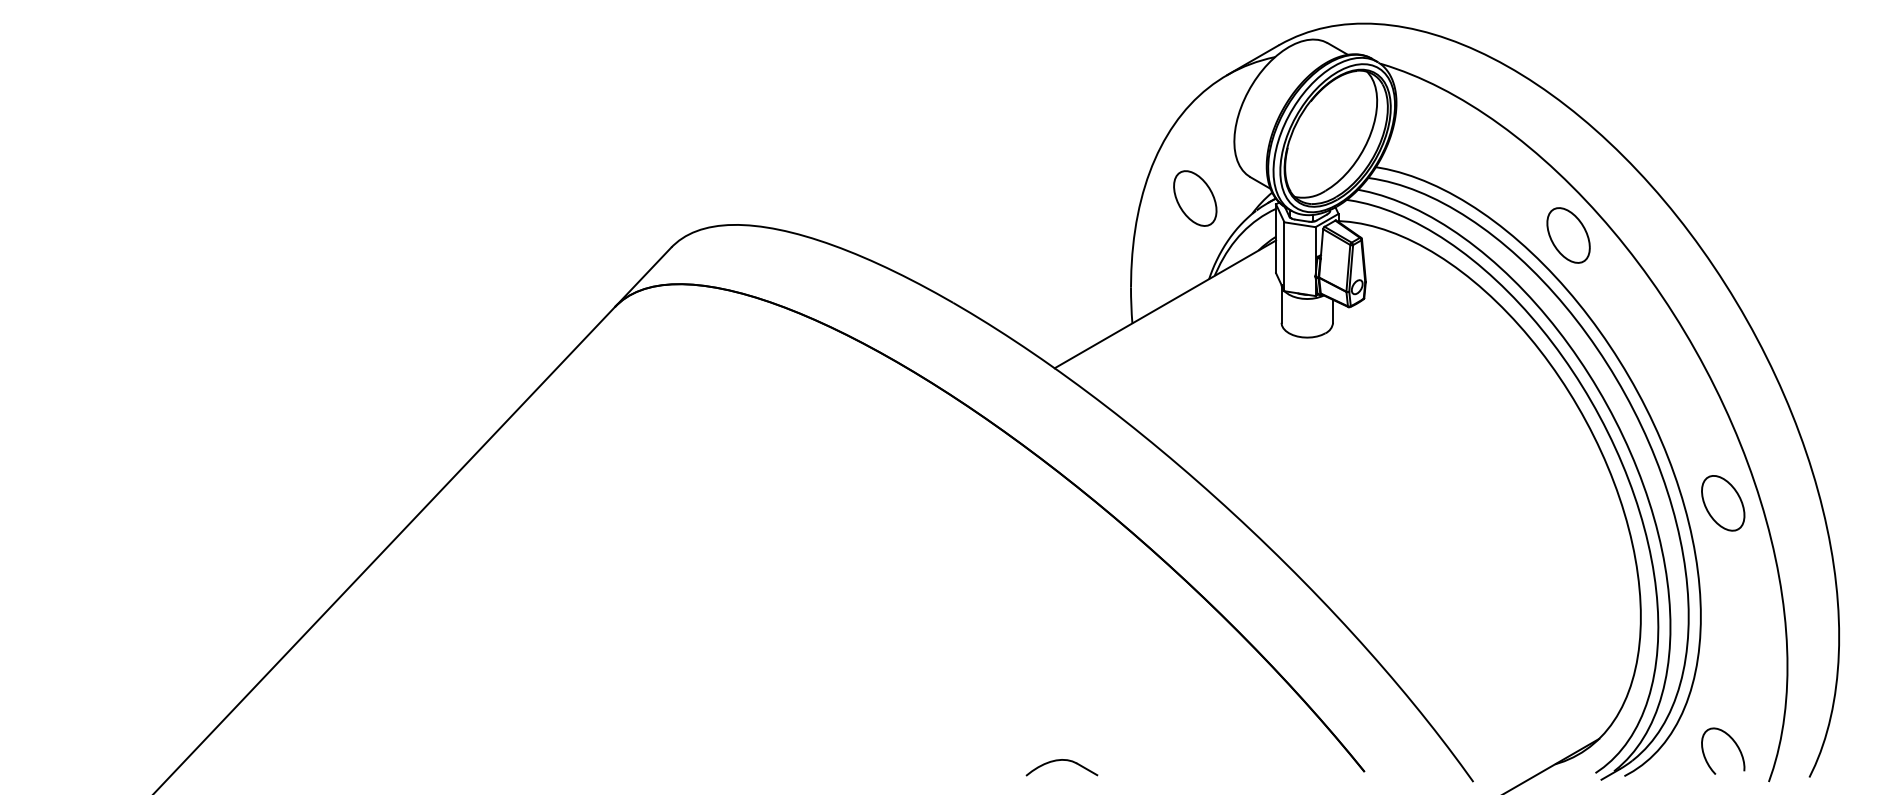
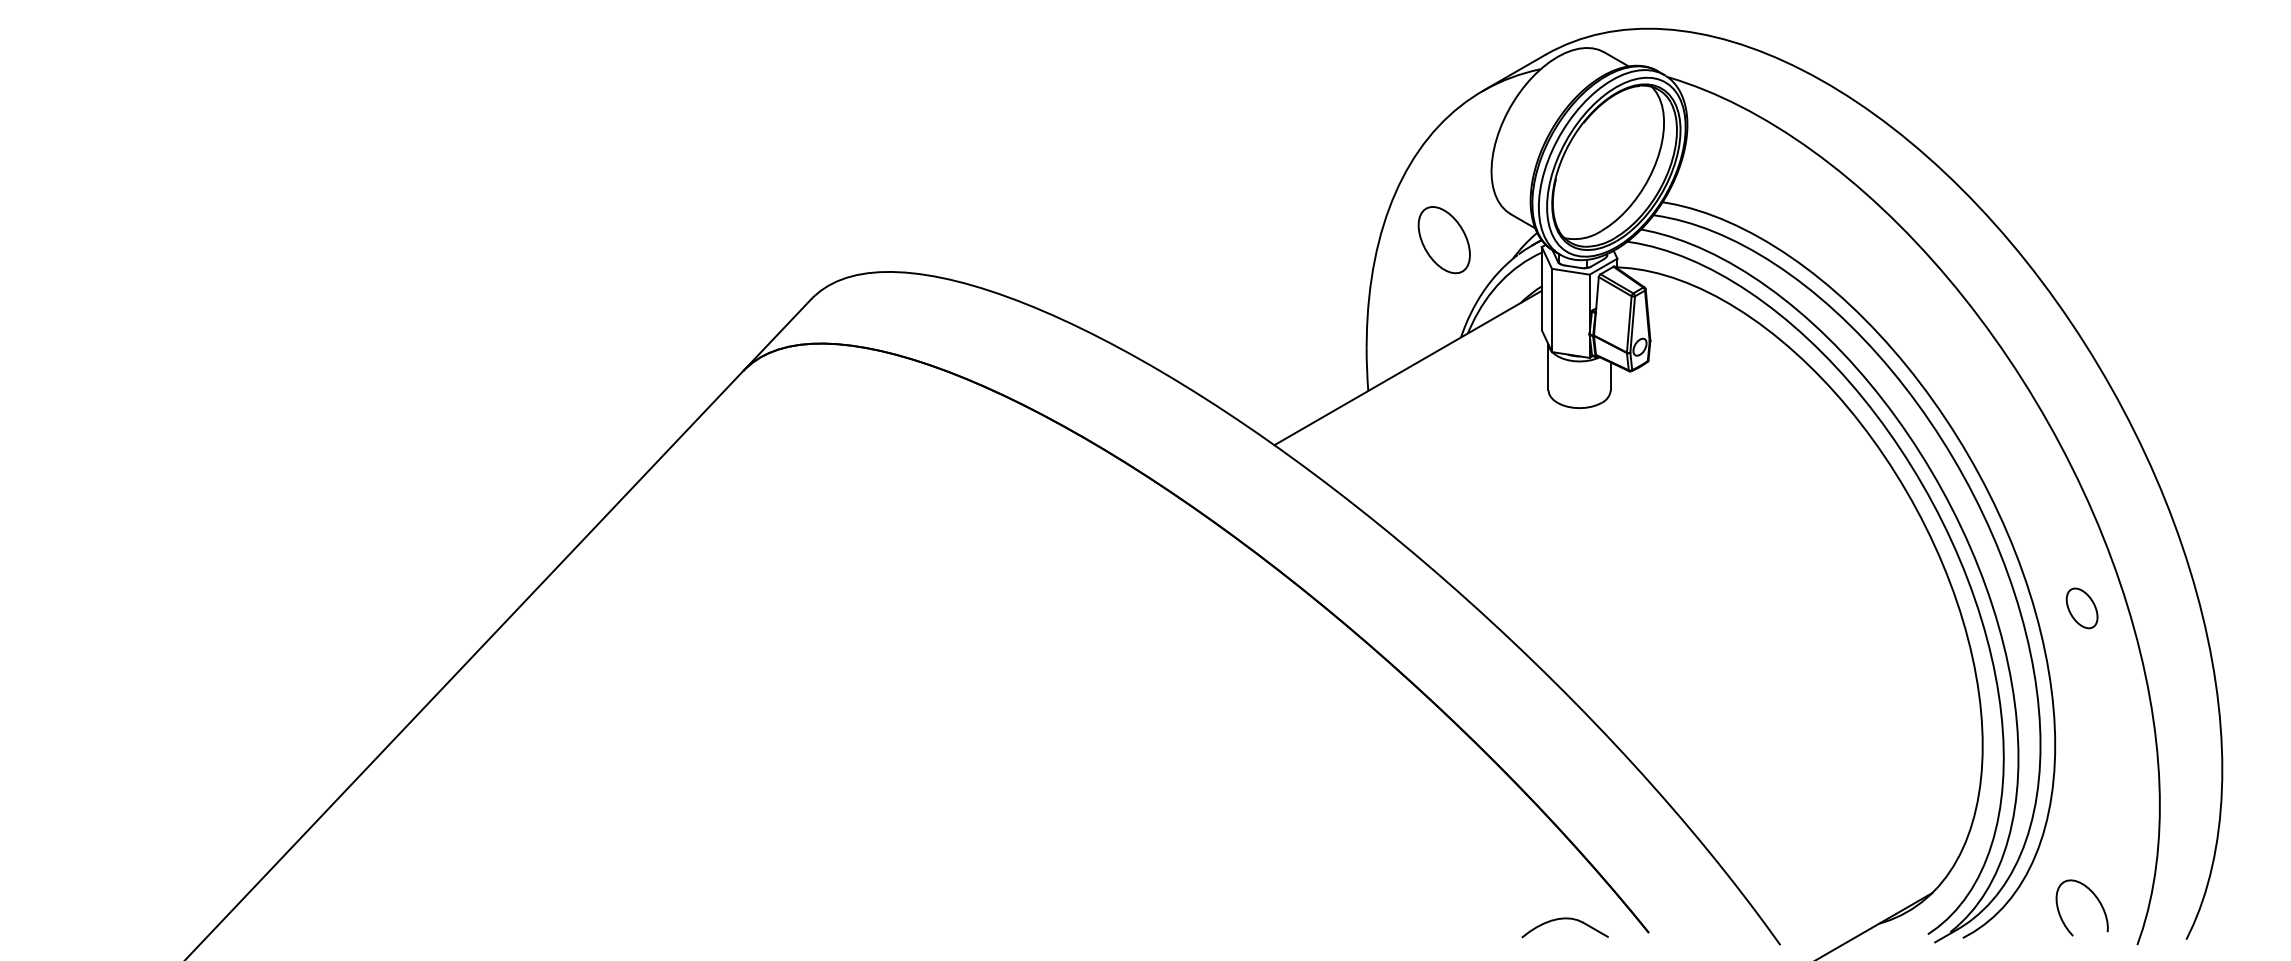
part: (1567, 235) -> (1894, 284), removed
part: (1722, 503) -> (2081, 608), size x0.6
part: (1061, 760) -> (1564, 919), moved

